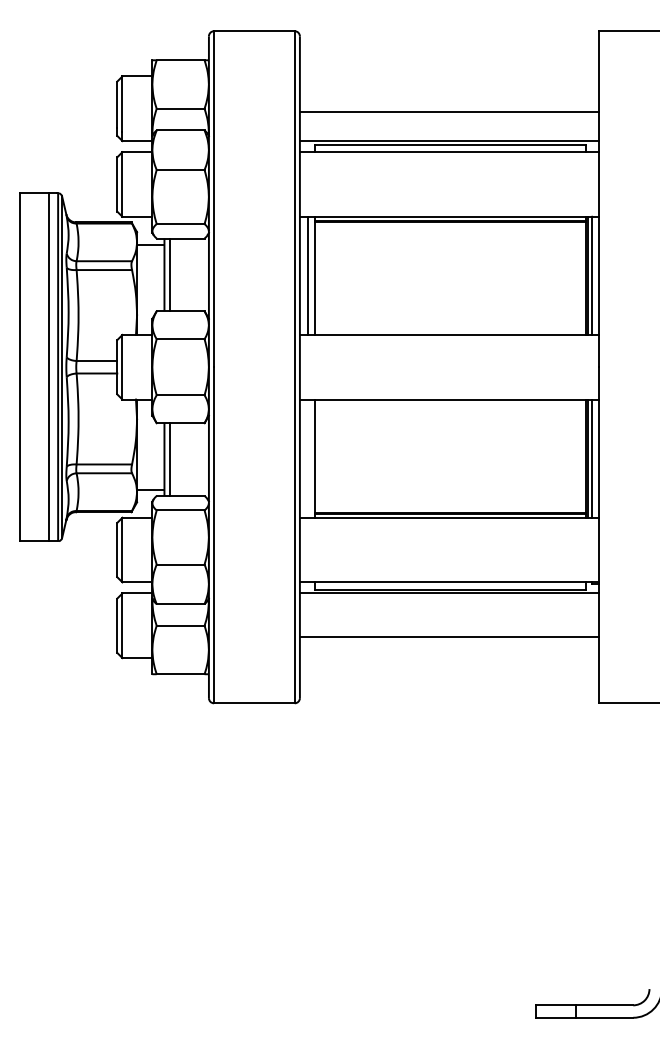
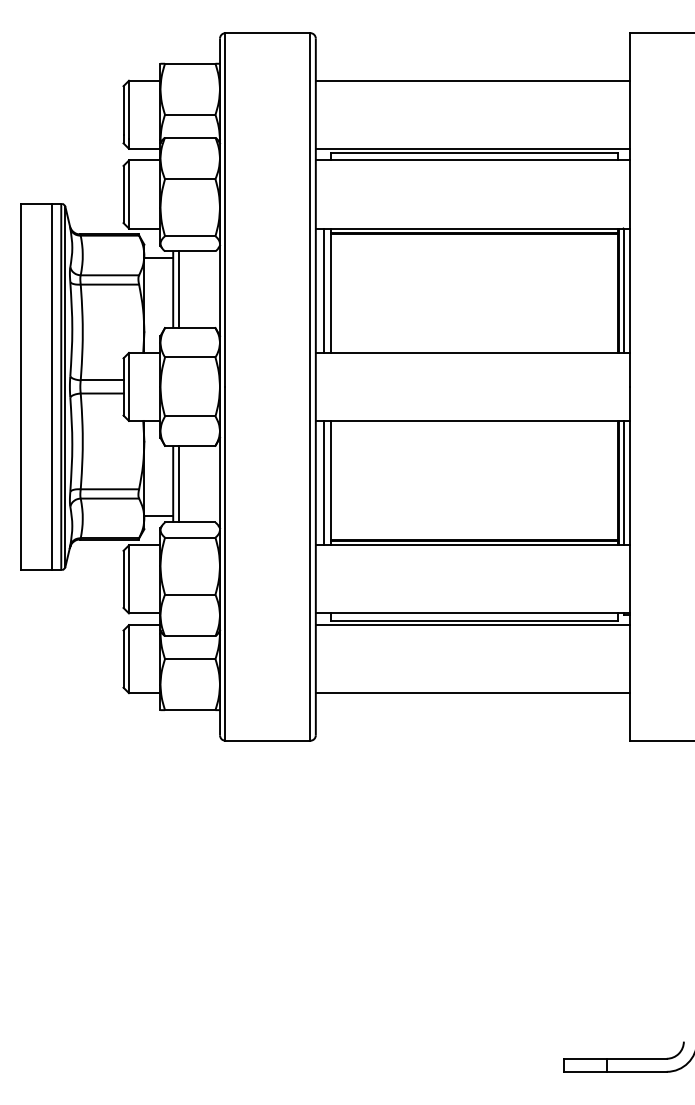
line: (448, 111) -> (472, 80), moved
line: (308, 458) -> (324, 482), added
line: (448, 637) -> (472, 693), moved

